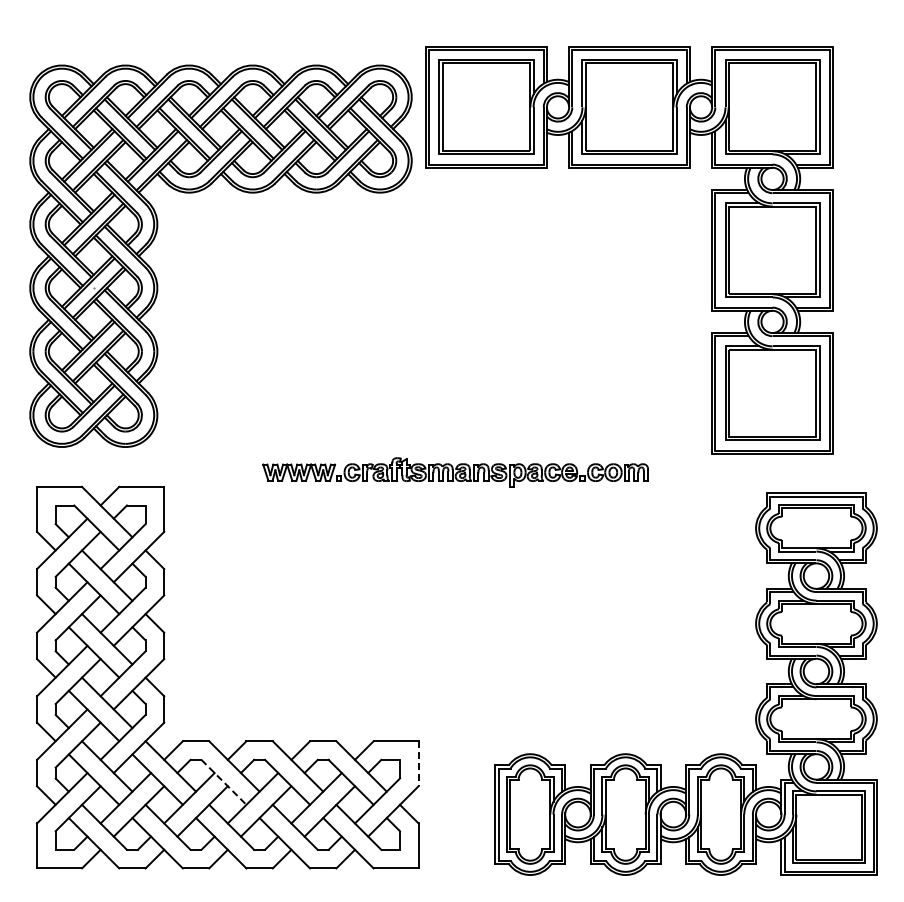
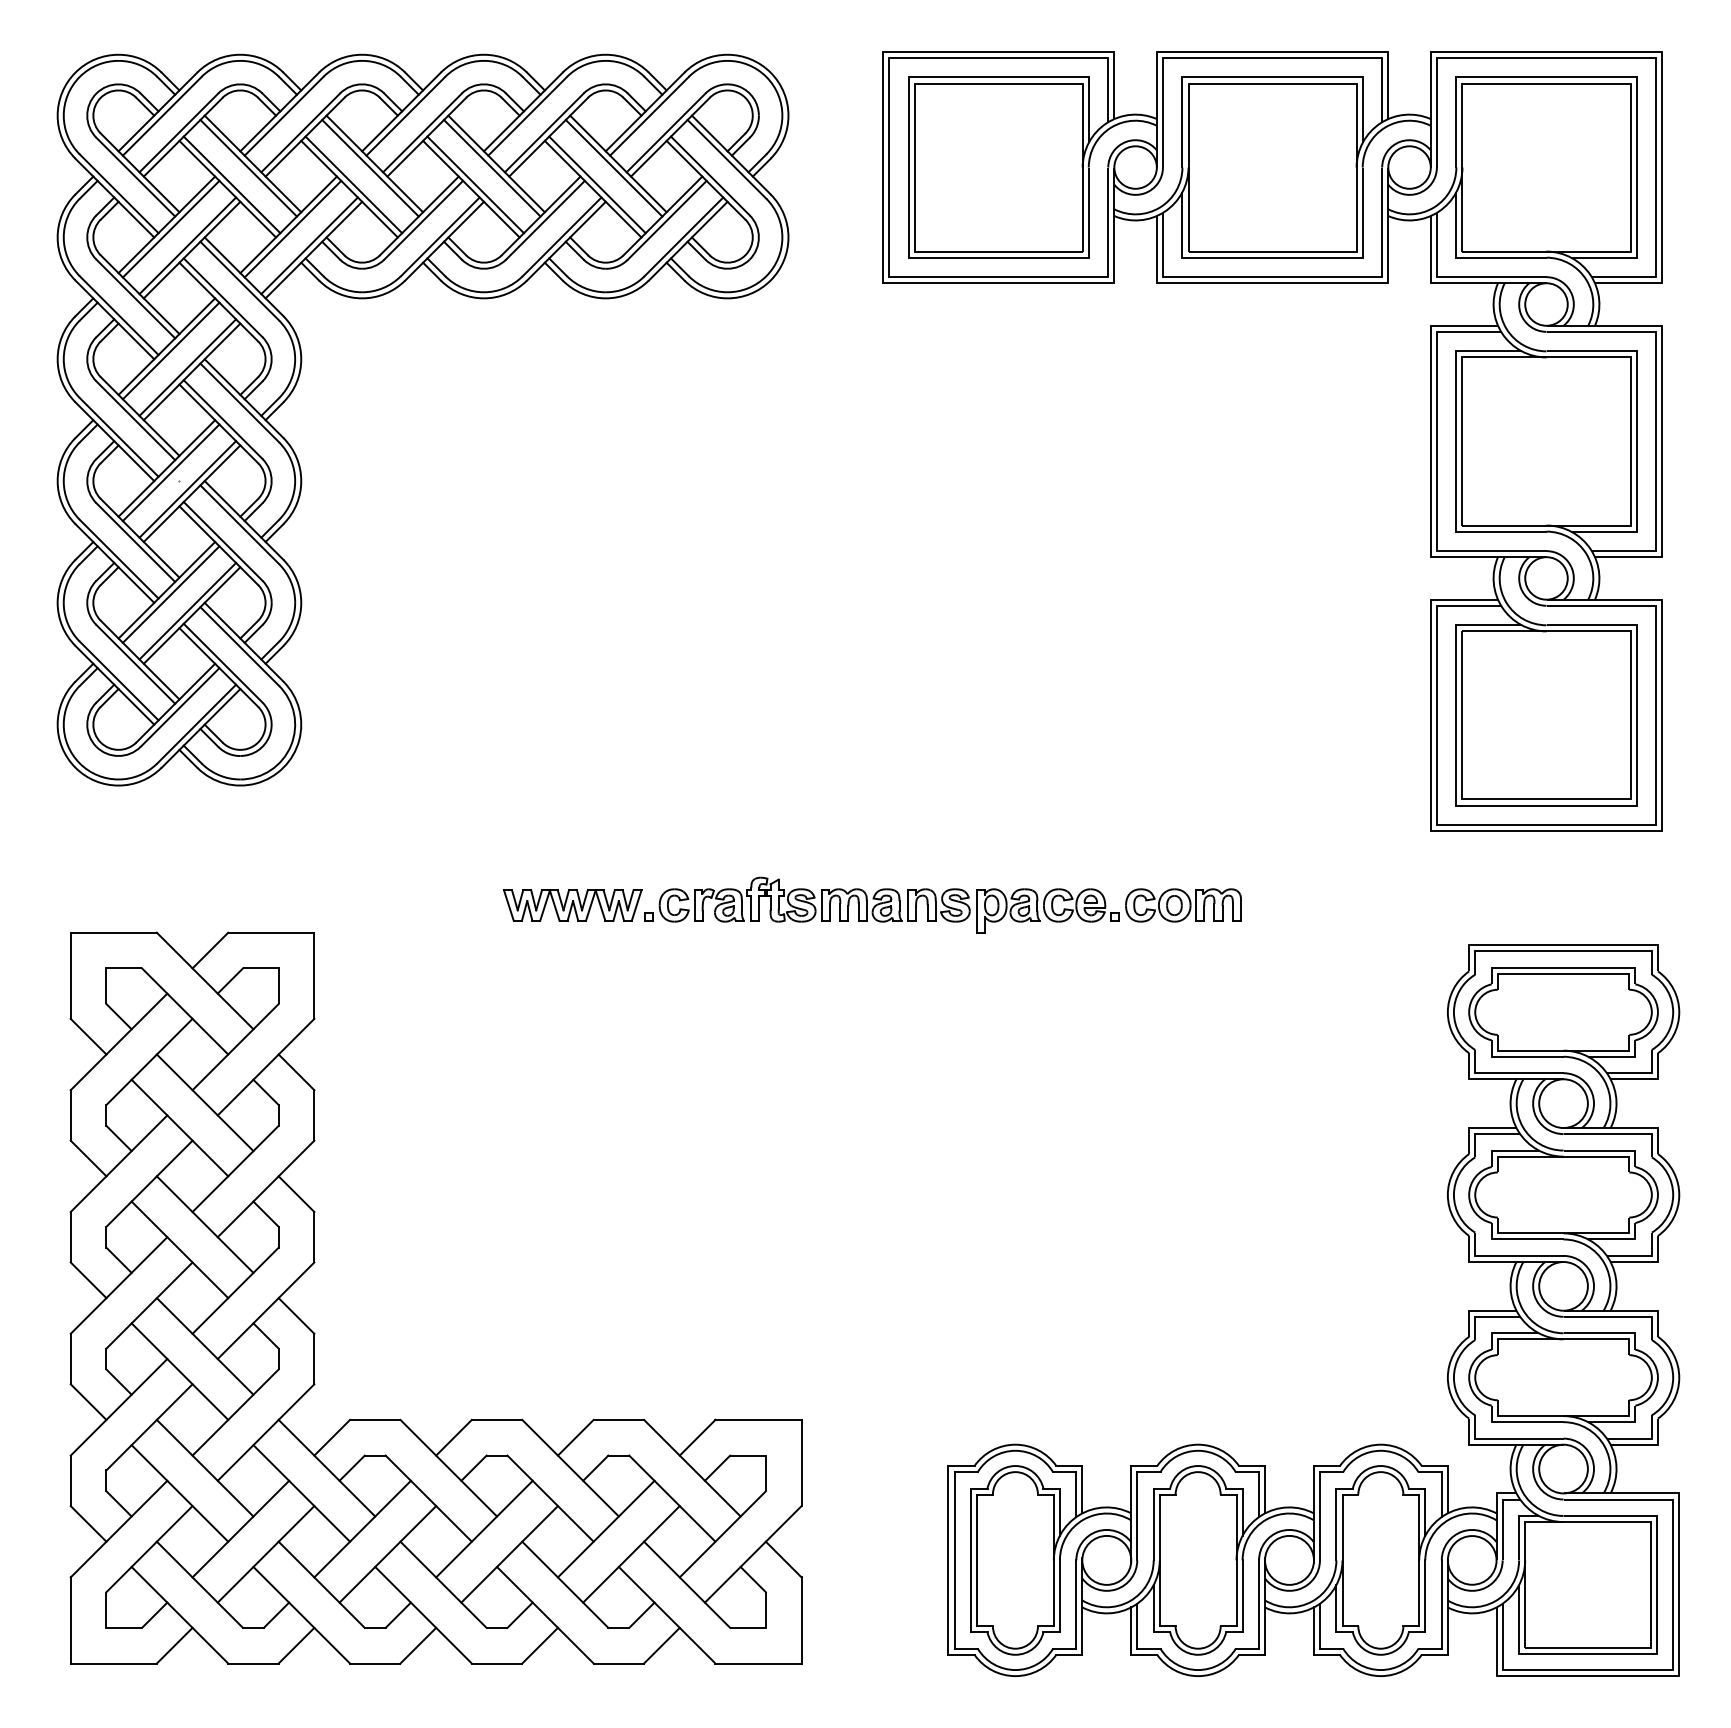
part: (629, 168) -> (1272, 284), moved
part: (198, 192) -> (379, 298), moved
line: (418, 764) -> (801, 1464), dashed -> solid
line: (223, 782) -> (427, 1498), dashed -> solid

